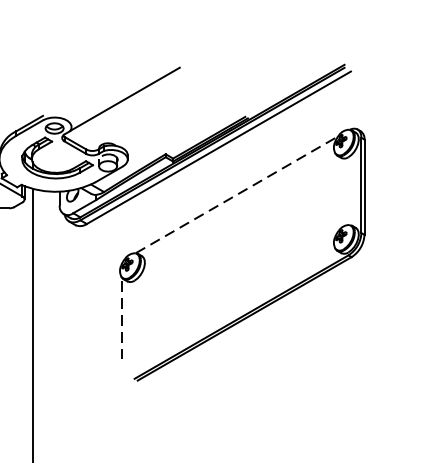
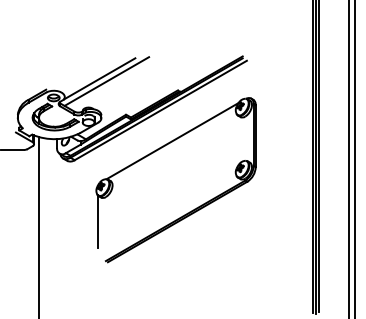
line: (135, 103) -> (106, 81), added
line: (238, 193) -> (173, 140), dashed -> solid
line: (121, 318) -> (97, 221), dashed -> solid

